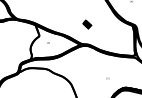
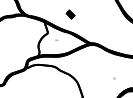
part: (87, 24) -> (70, 14), moved

